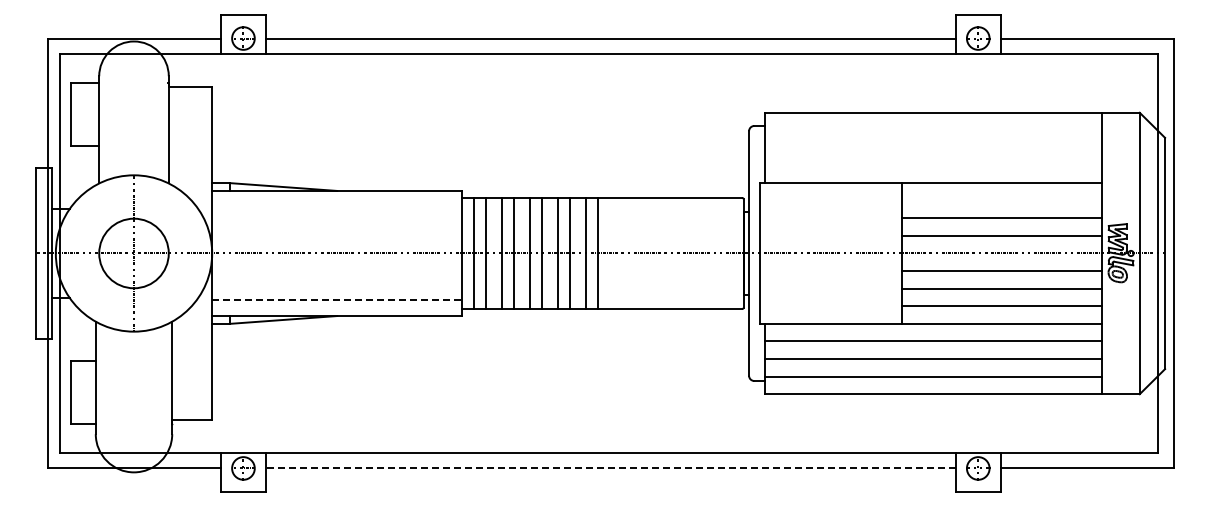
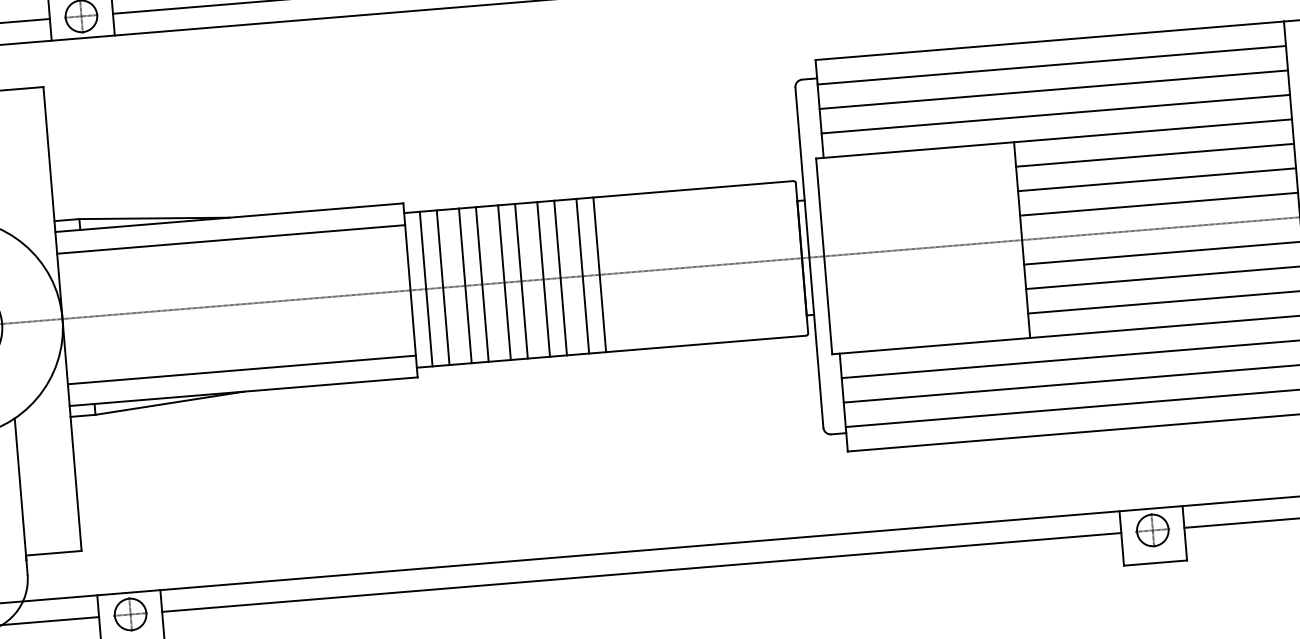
line: (933, 130) -> (1051, 65), added
line: (933, 147) -> (1053, 89), added
line: (933, 165) -> (1055, 114), added
line: (1001, 200) -> (1154, 155), added
line: (337, 206) -> (231, 239), added
line: (337, 300) -> (242, 370), dashed -> solid
line: (610, 468) -> (641, 572), dashed -> solid

